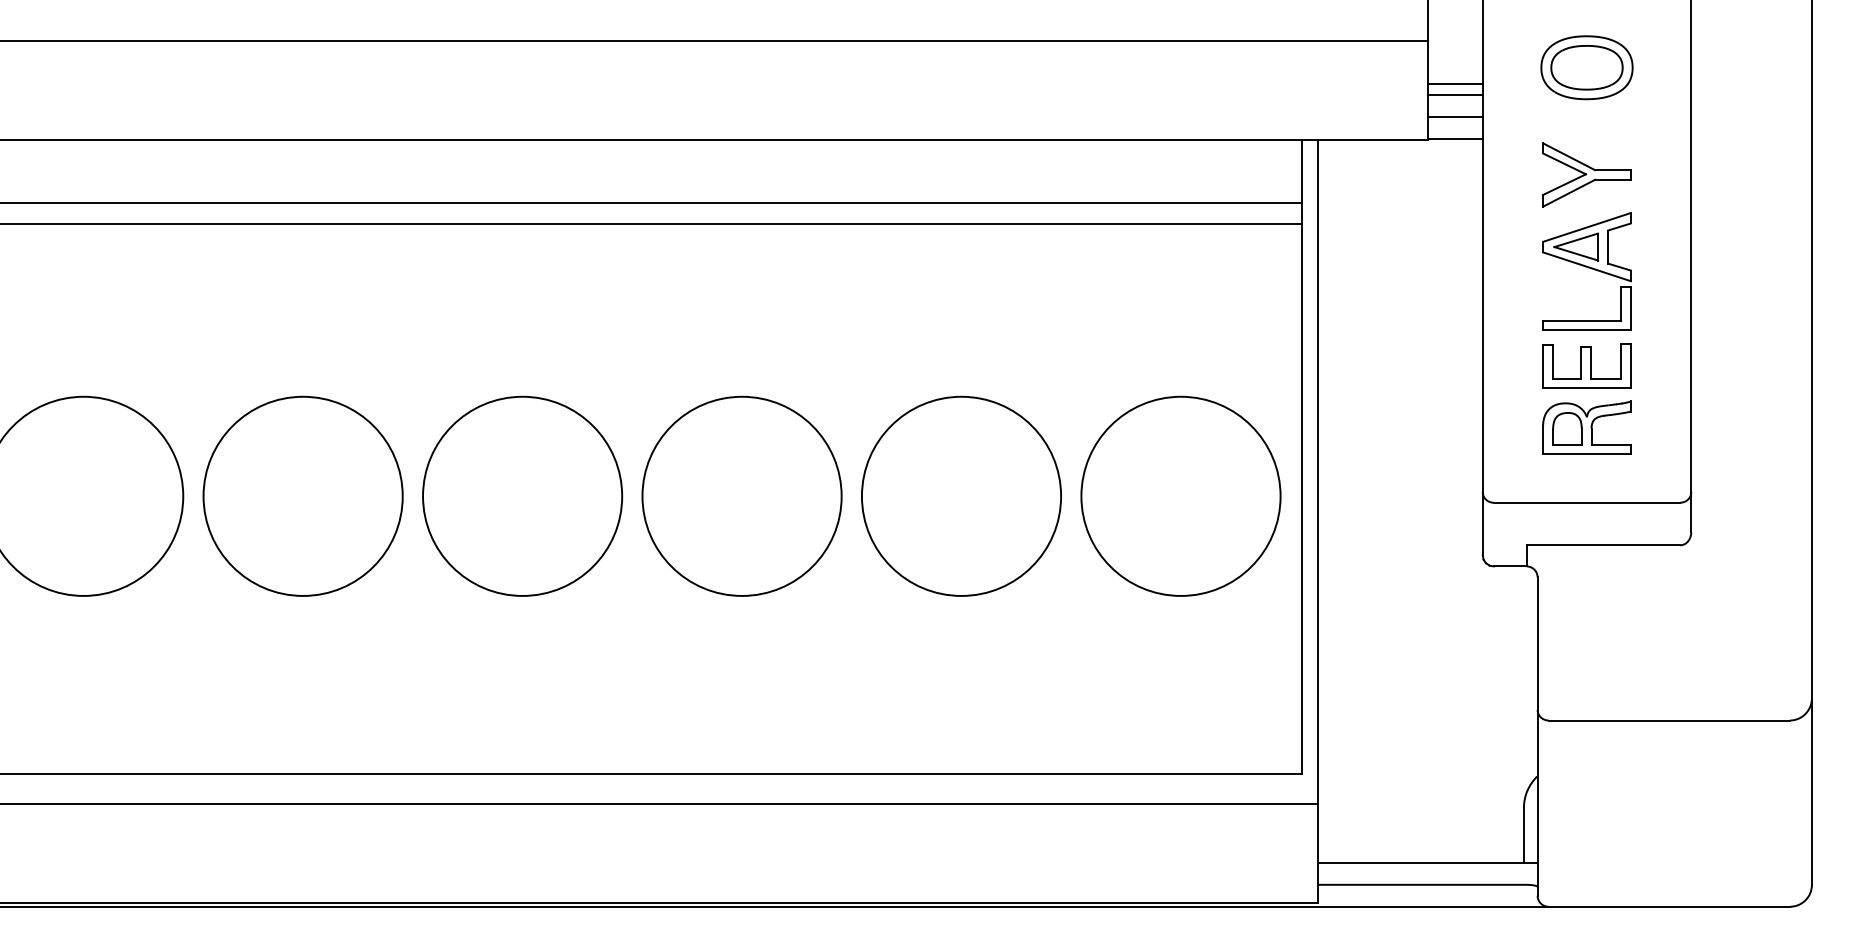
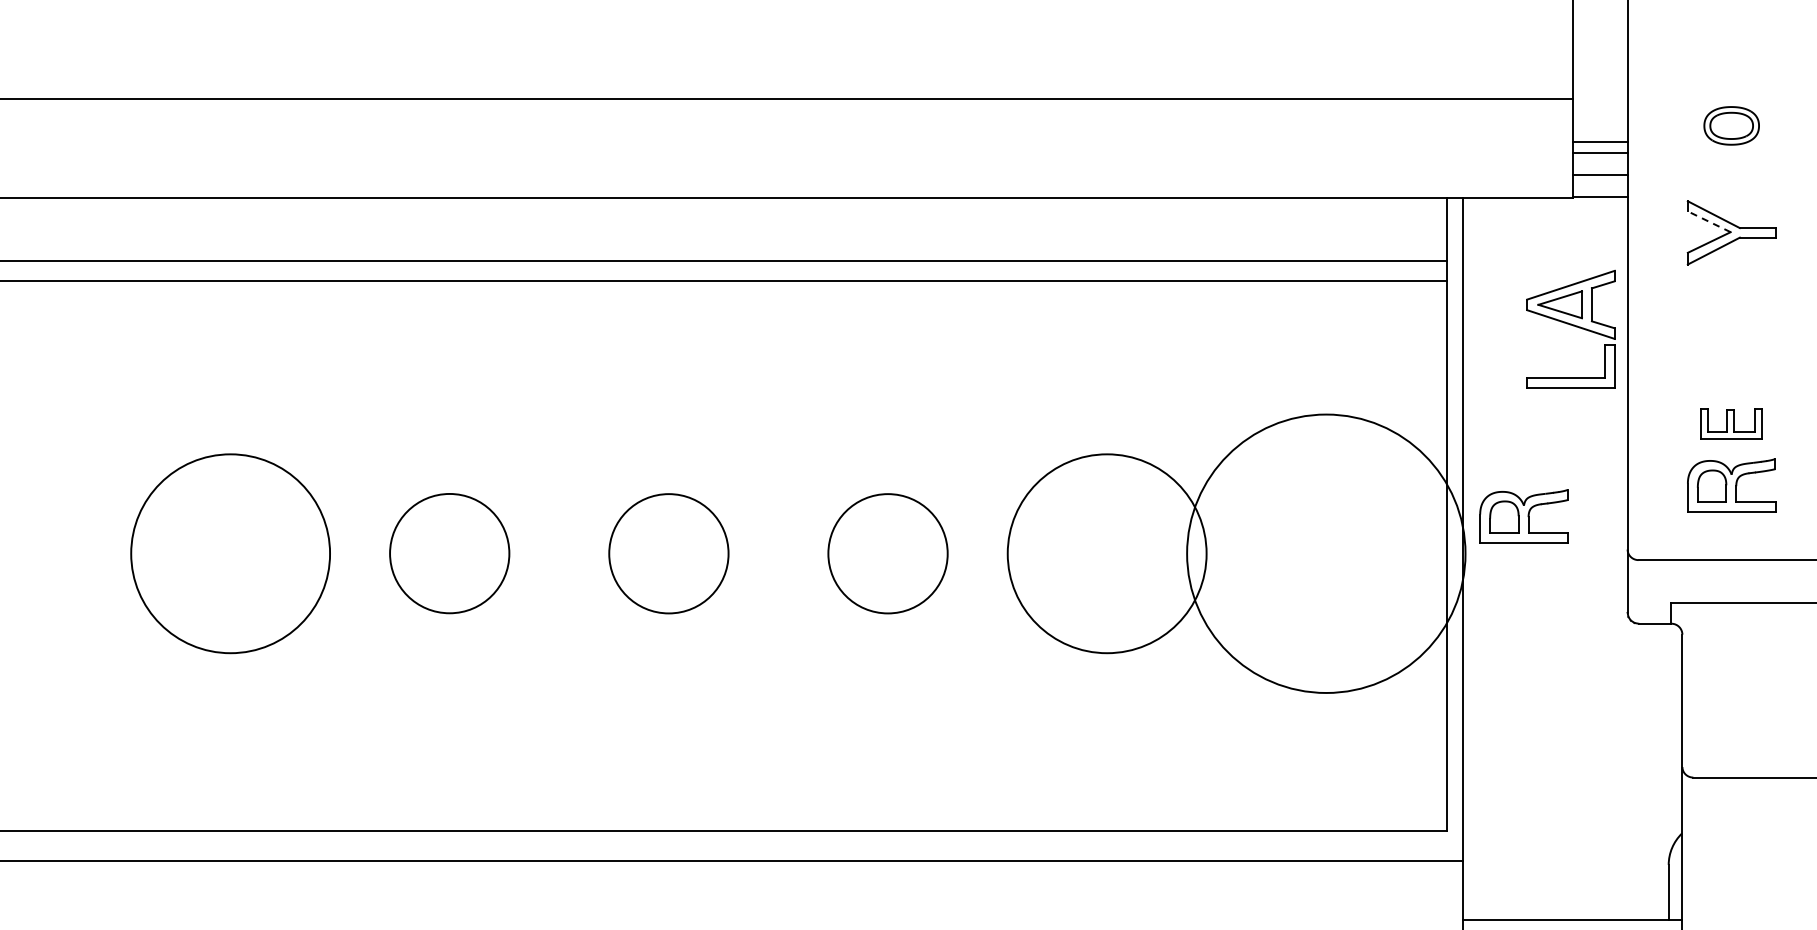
part: (1586, 67) -> (1731, 125), size x0.6
line: (1564, 163) -> (1709, 221), solid -> dashed
part: (1586, 271) -> (1570, 329), moved
part: (1586, 365) -> (1731, 423), size x0.7
part: (1378, 458) -> (1523, 515), added
circle: (302, 495) -> (449, 552), size x0.6
circle: (522, 495) -> (668, 552), size x0.6
circle: (741, 495) -> (887, 552), size x0.6
circle: (1180, 495) -> (1325, 552), size x1.4

